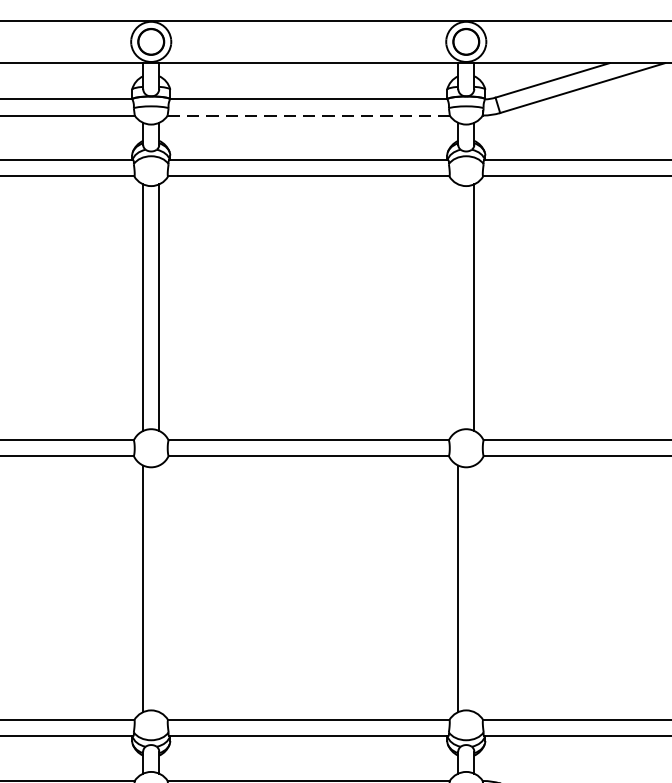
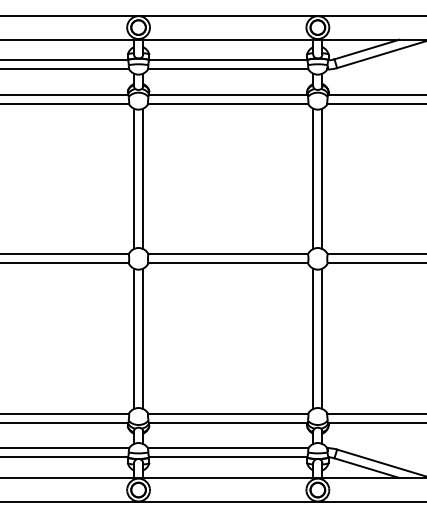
line: (309, 115) -> (228, 69), dashed -> solid
line: (458, 307) -> (313, 178), added
line: (159, 588) -> (143, 338), added
line: (474, 588) -> (322, 338), added

